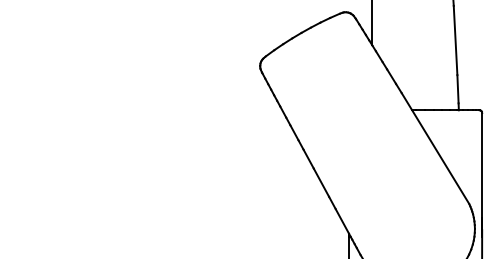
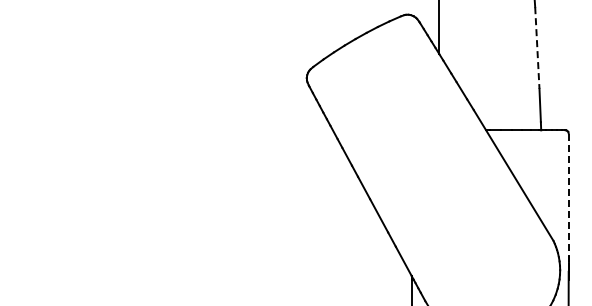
line: (455, 40) -> (537, 48), solid -> dashed
line: (481, 172) -> (568, 203), solid -> dashed

